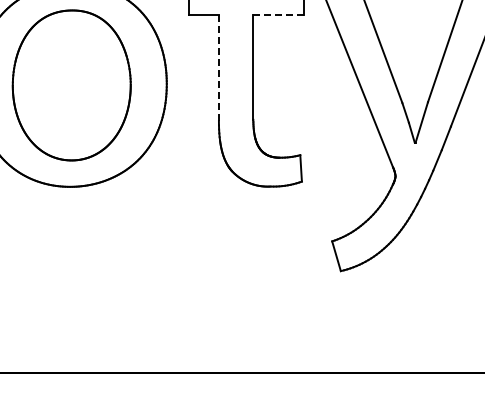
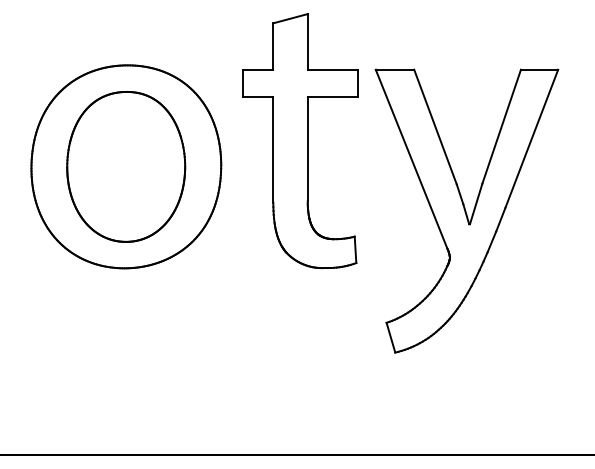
line: (278, 15) -> (332, 96), dashed -> solid
line: (219, 68) -> (273, 149), dashed -> solid

